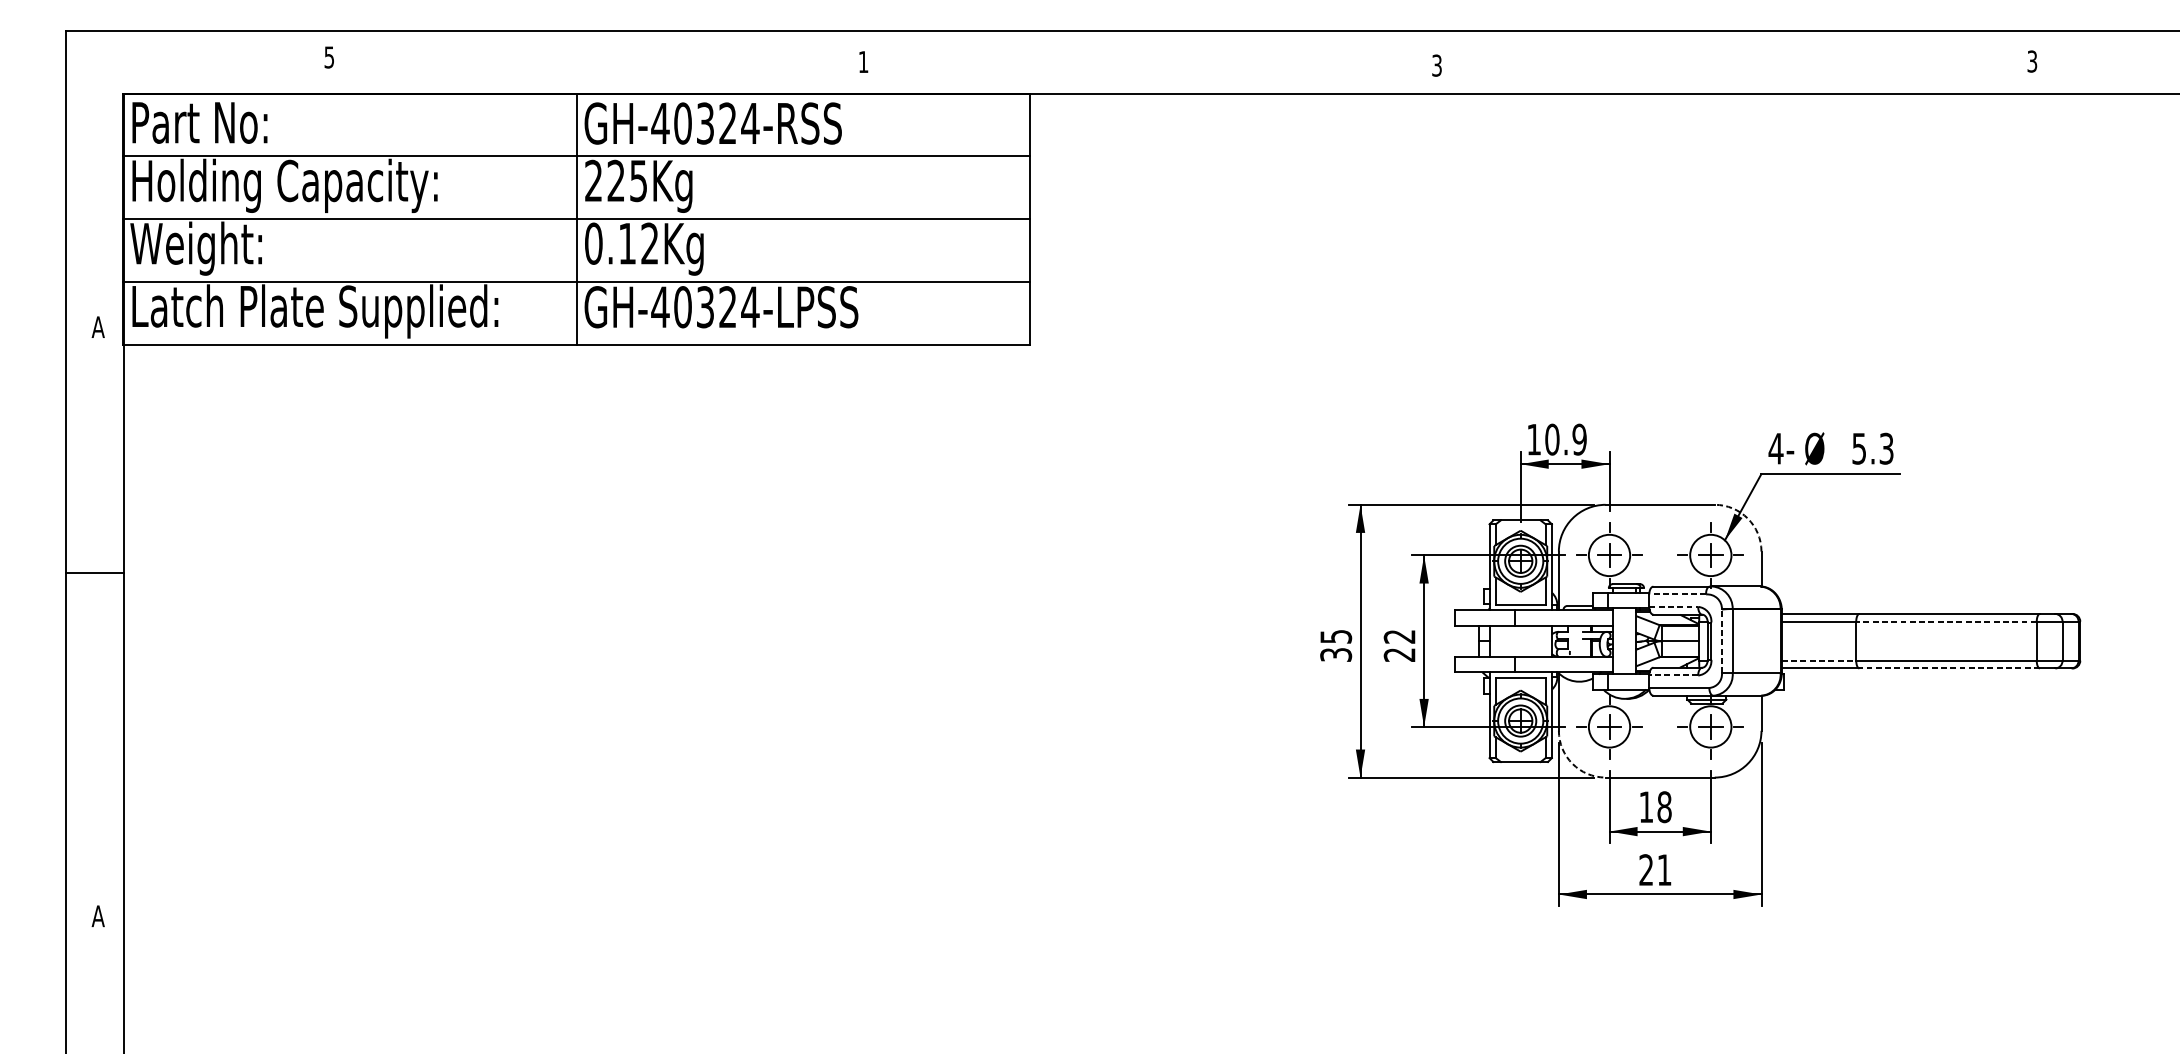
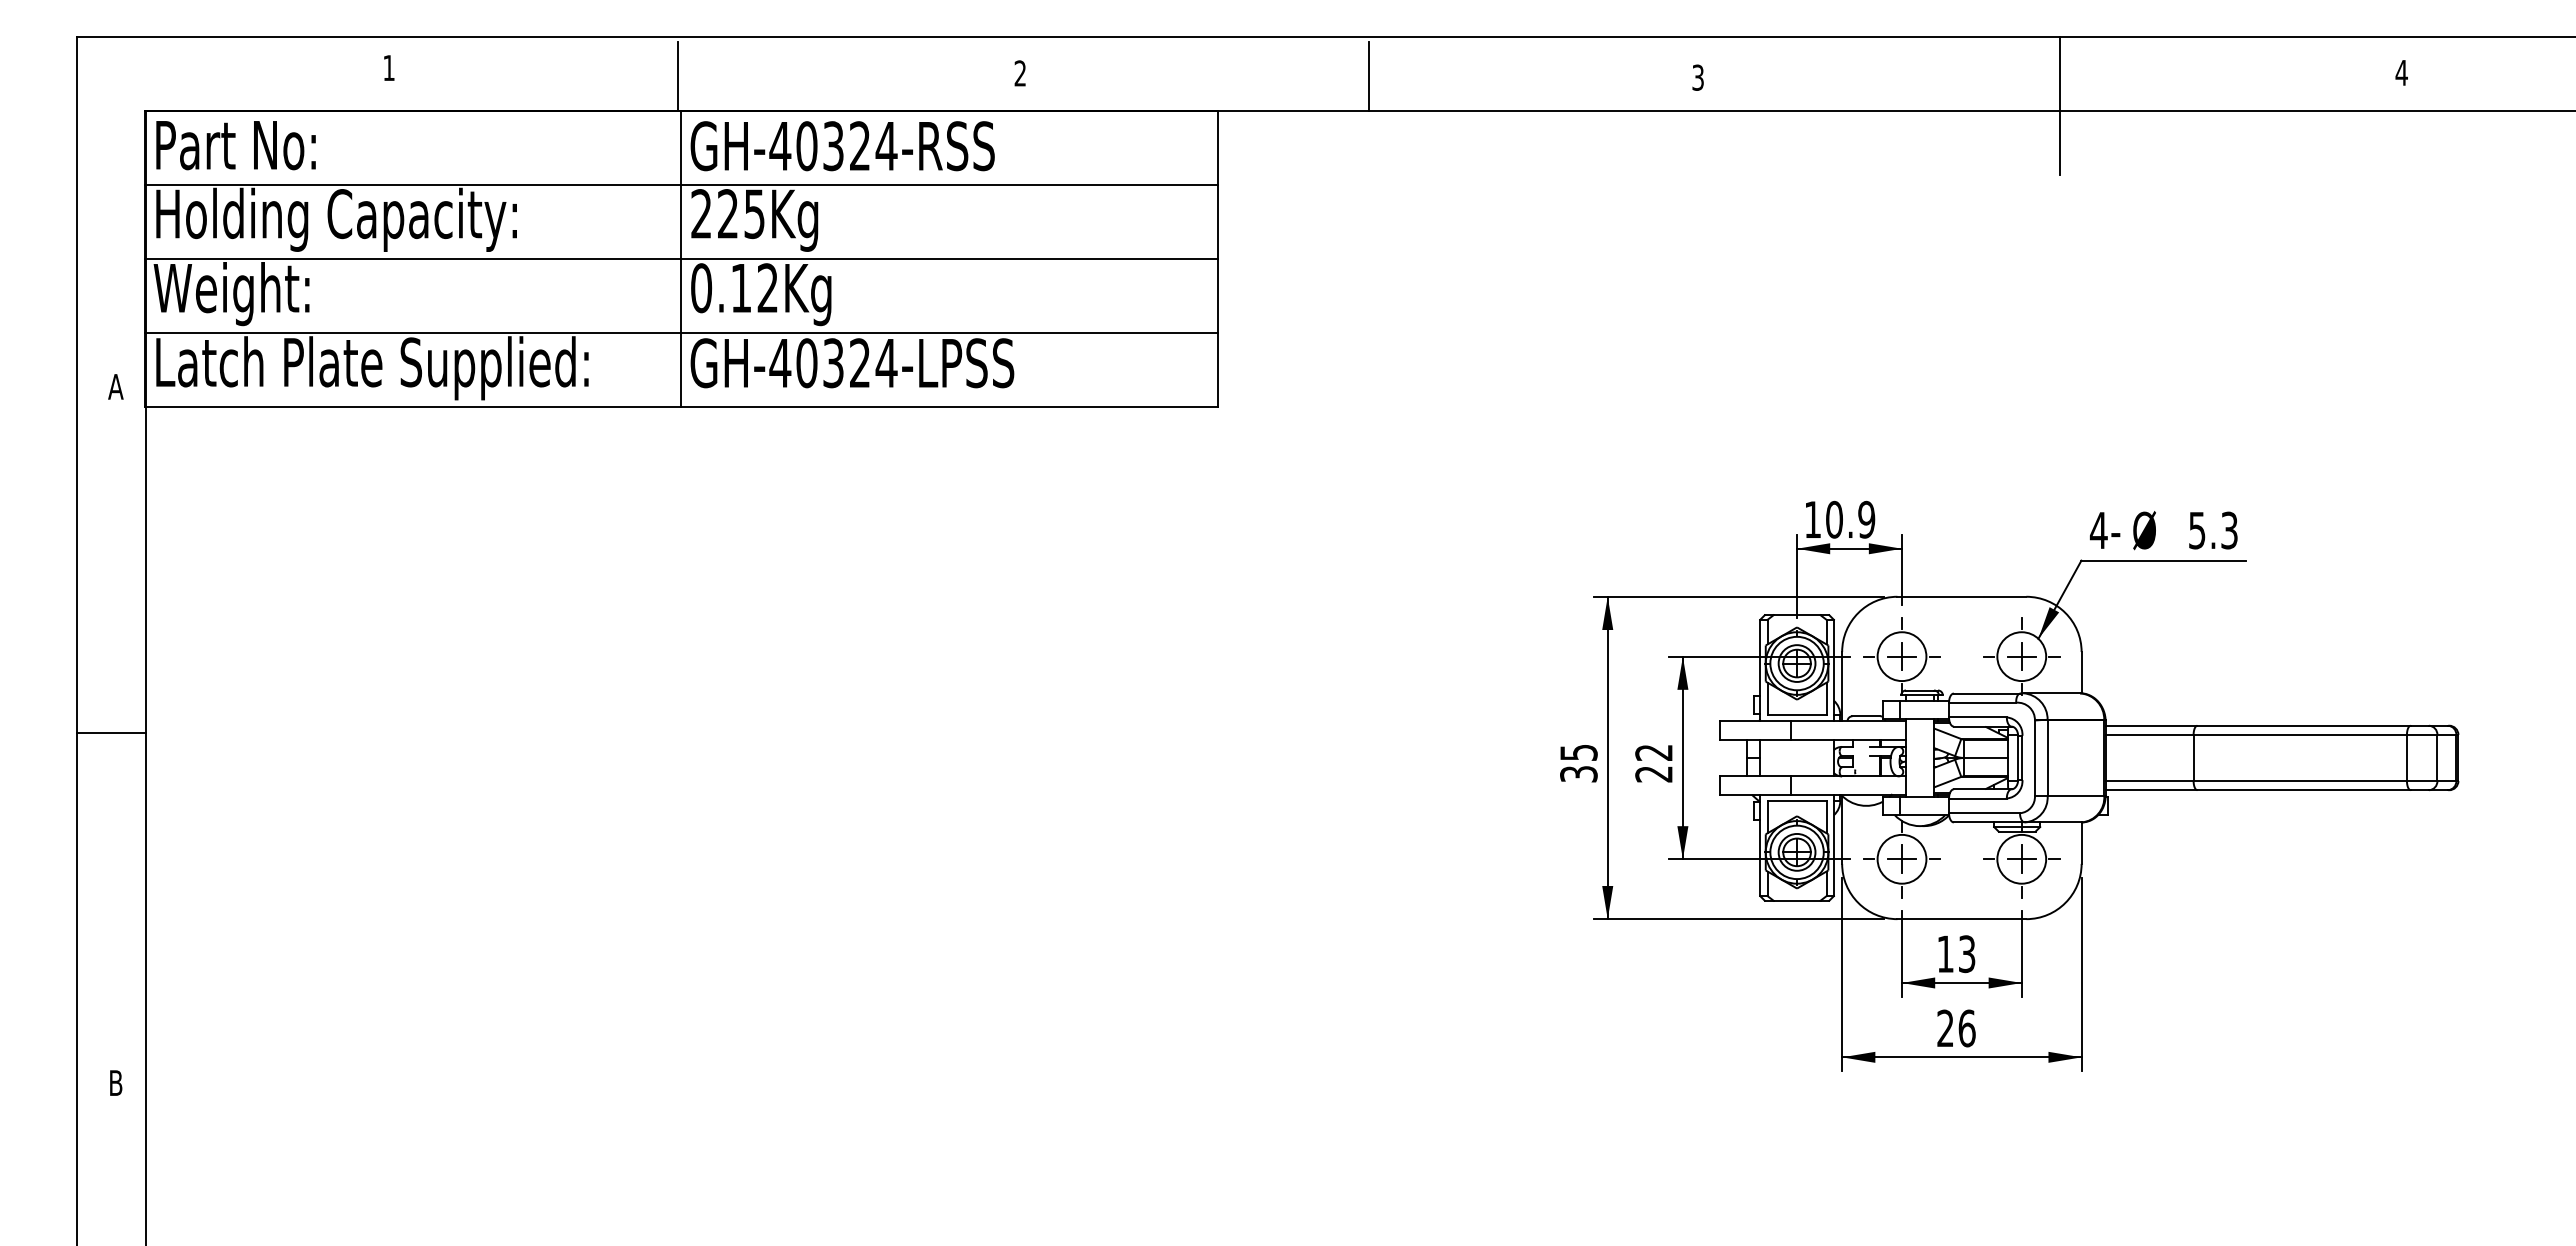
text: (328, 57) -> (388, 68), 5 -> 1
text: (2032, 61) -> (2401, 72), 3 -> 4
text: (862, 62) -> (1019, 73), 1 -> 2
line: (574, 63) -> (678, 75), added
line: (1158, 63) -> (1369, 75), added
line: (1742, 89) -> (2059, 106), added
arc: (1747, 518) -> (2065, 612), dashed -> solid
line: (94, 573) -> (111, 732), moved
line: (1677, 594) -> (1982, 702), dashed -> solid
line: (1673, 606) -> (1977, 717), dashed -> solid
line: (1946, 621) -> (2300, 734), dashed -> solid
line: (1721, 641) -> (2034, 758), dashed -> solid
line: (1818, 661) -> (2149, 781), dashed -> solid
line: (1950, 668) -> (2304, 790), dashed -> solid
line: (1673, 675) -> (1977, 798), dashed -> solid
arc: (1572, 763) -> (1858, 902), dashed -> solid
text: (1664, 807) -> (1966, 954), 18 -> 13
text: (1664, 870) -> (1966, 1028), 21 -> 26
text: (97, 915) -> (115, 1082), A -> B

